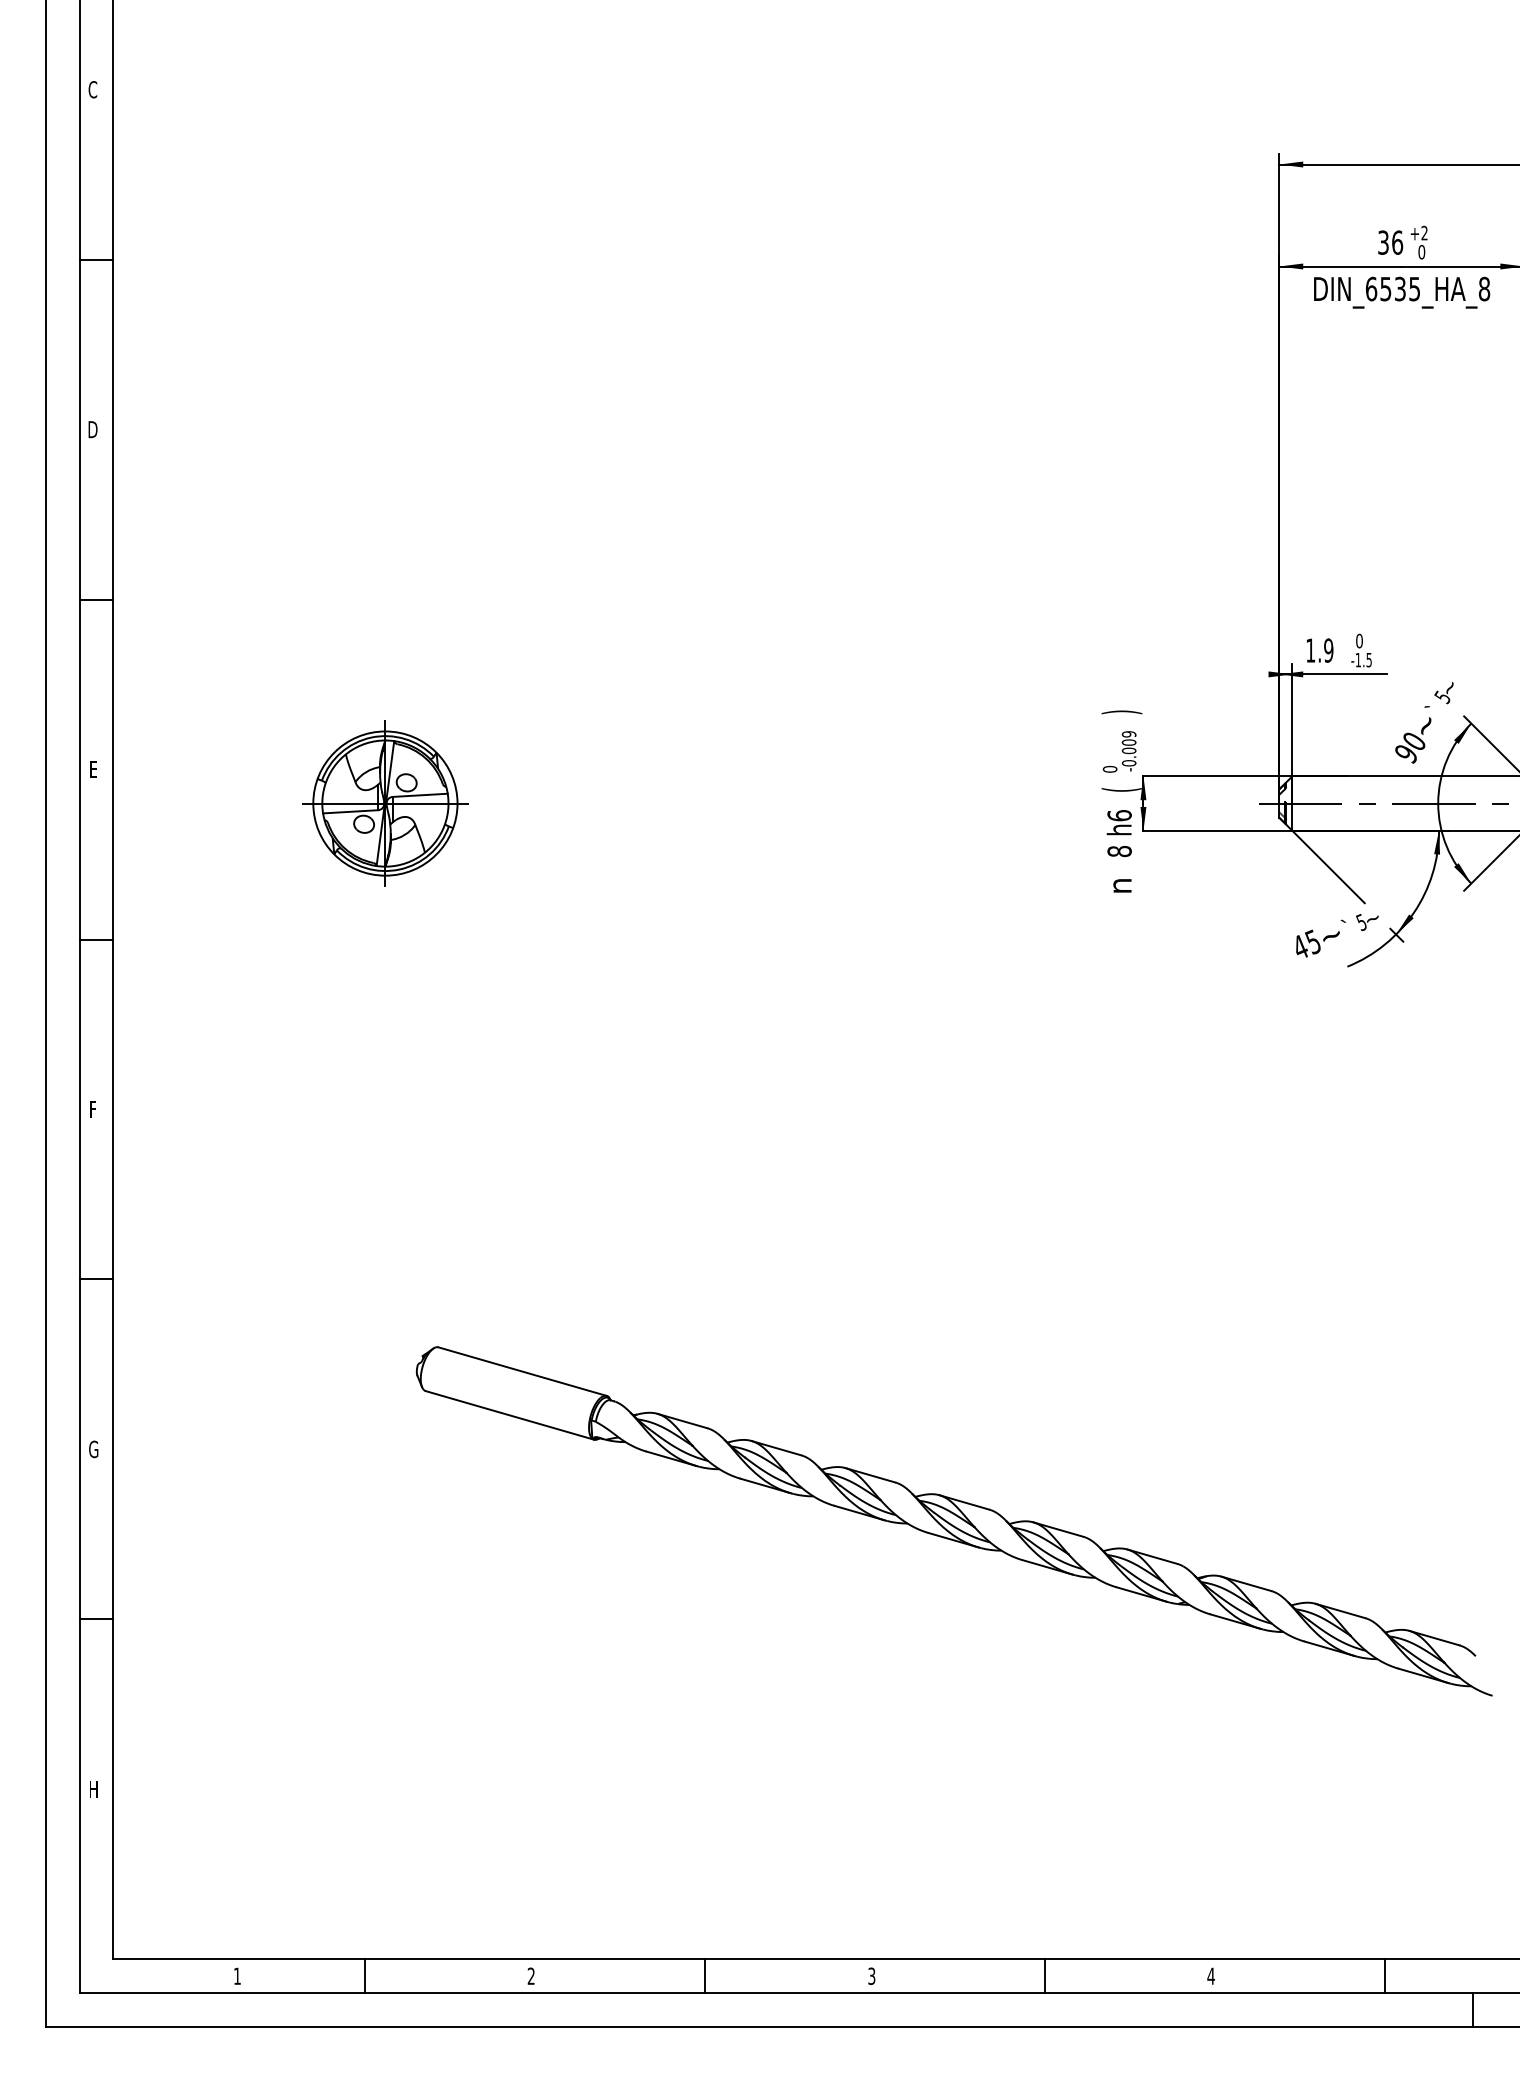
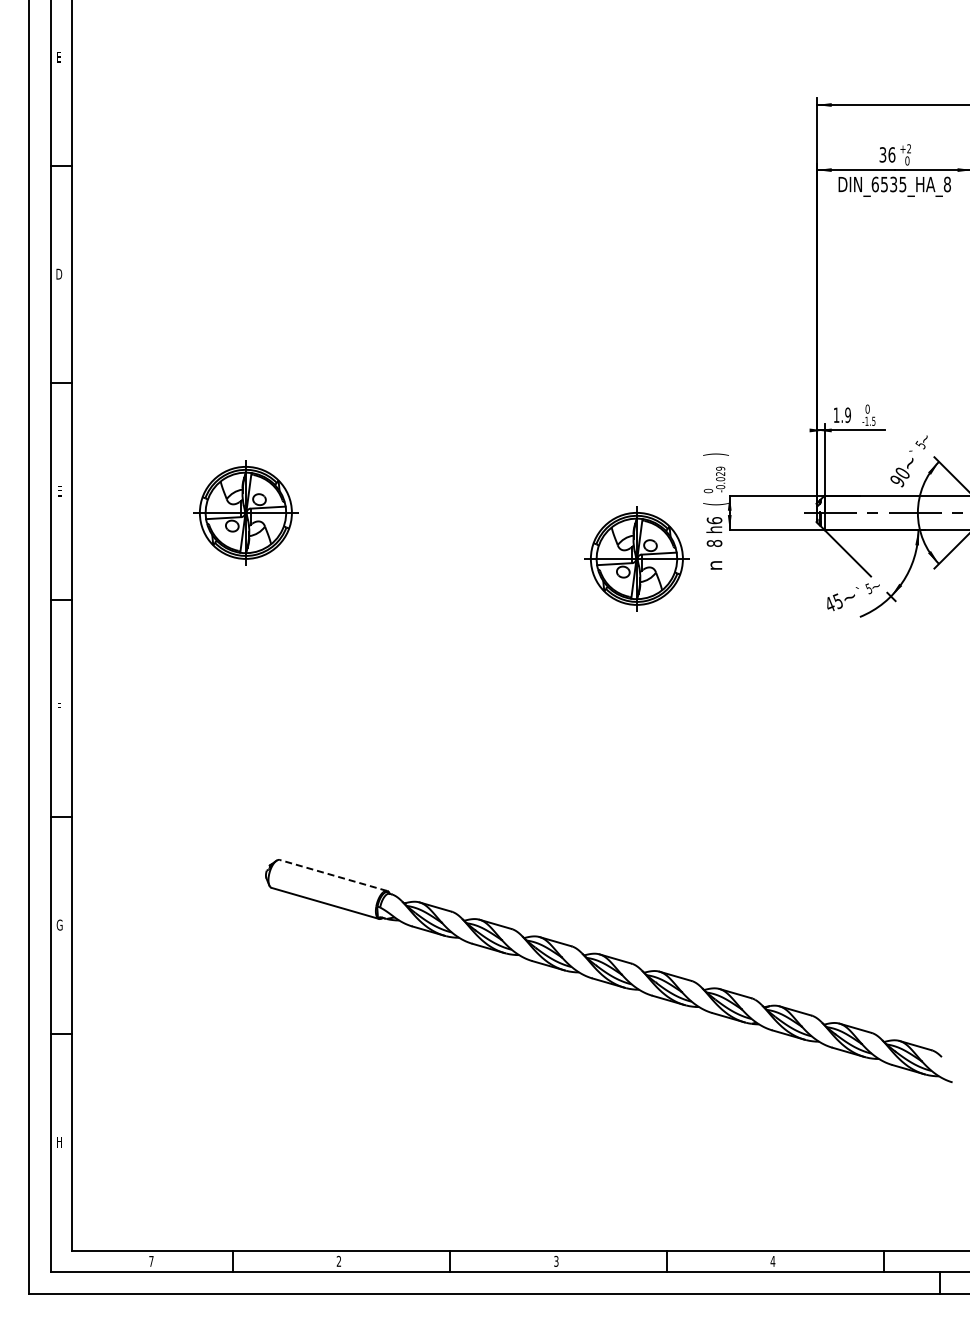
text: (91, 88) -> (58, 56), C -> E
text: (1128, 741) -> (720, 473), -0.009 -> -0.029
part: (997, 875) -> (636, 558), added
line: (522, 1371) -> (333, 875), solid -> dashed
text: (237, 1976) -> (151, 1261), 1 -> 7

